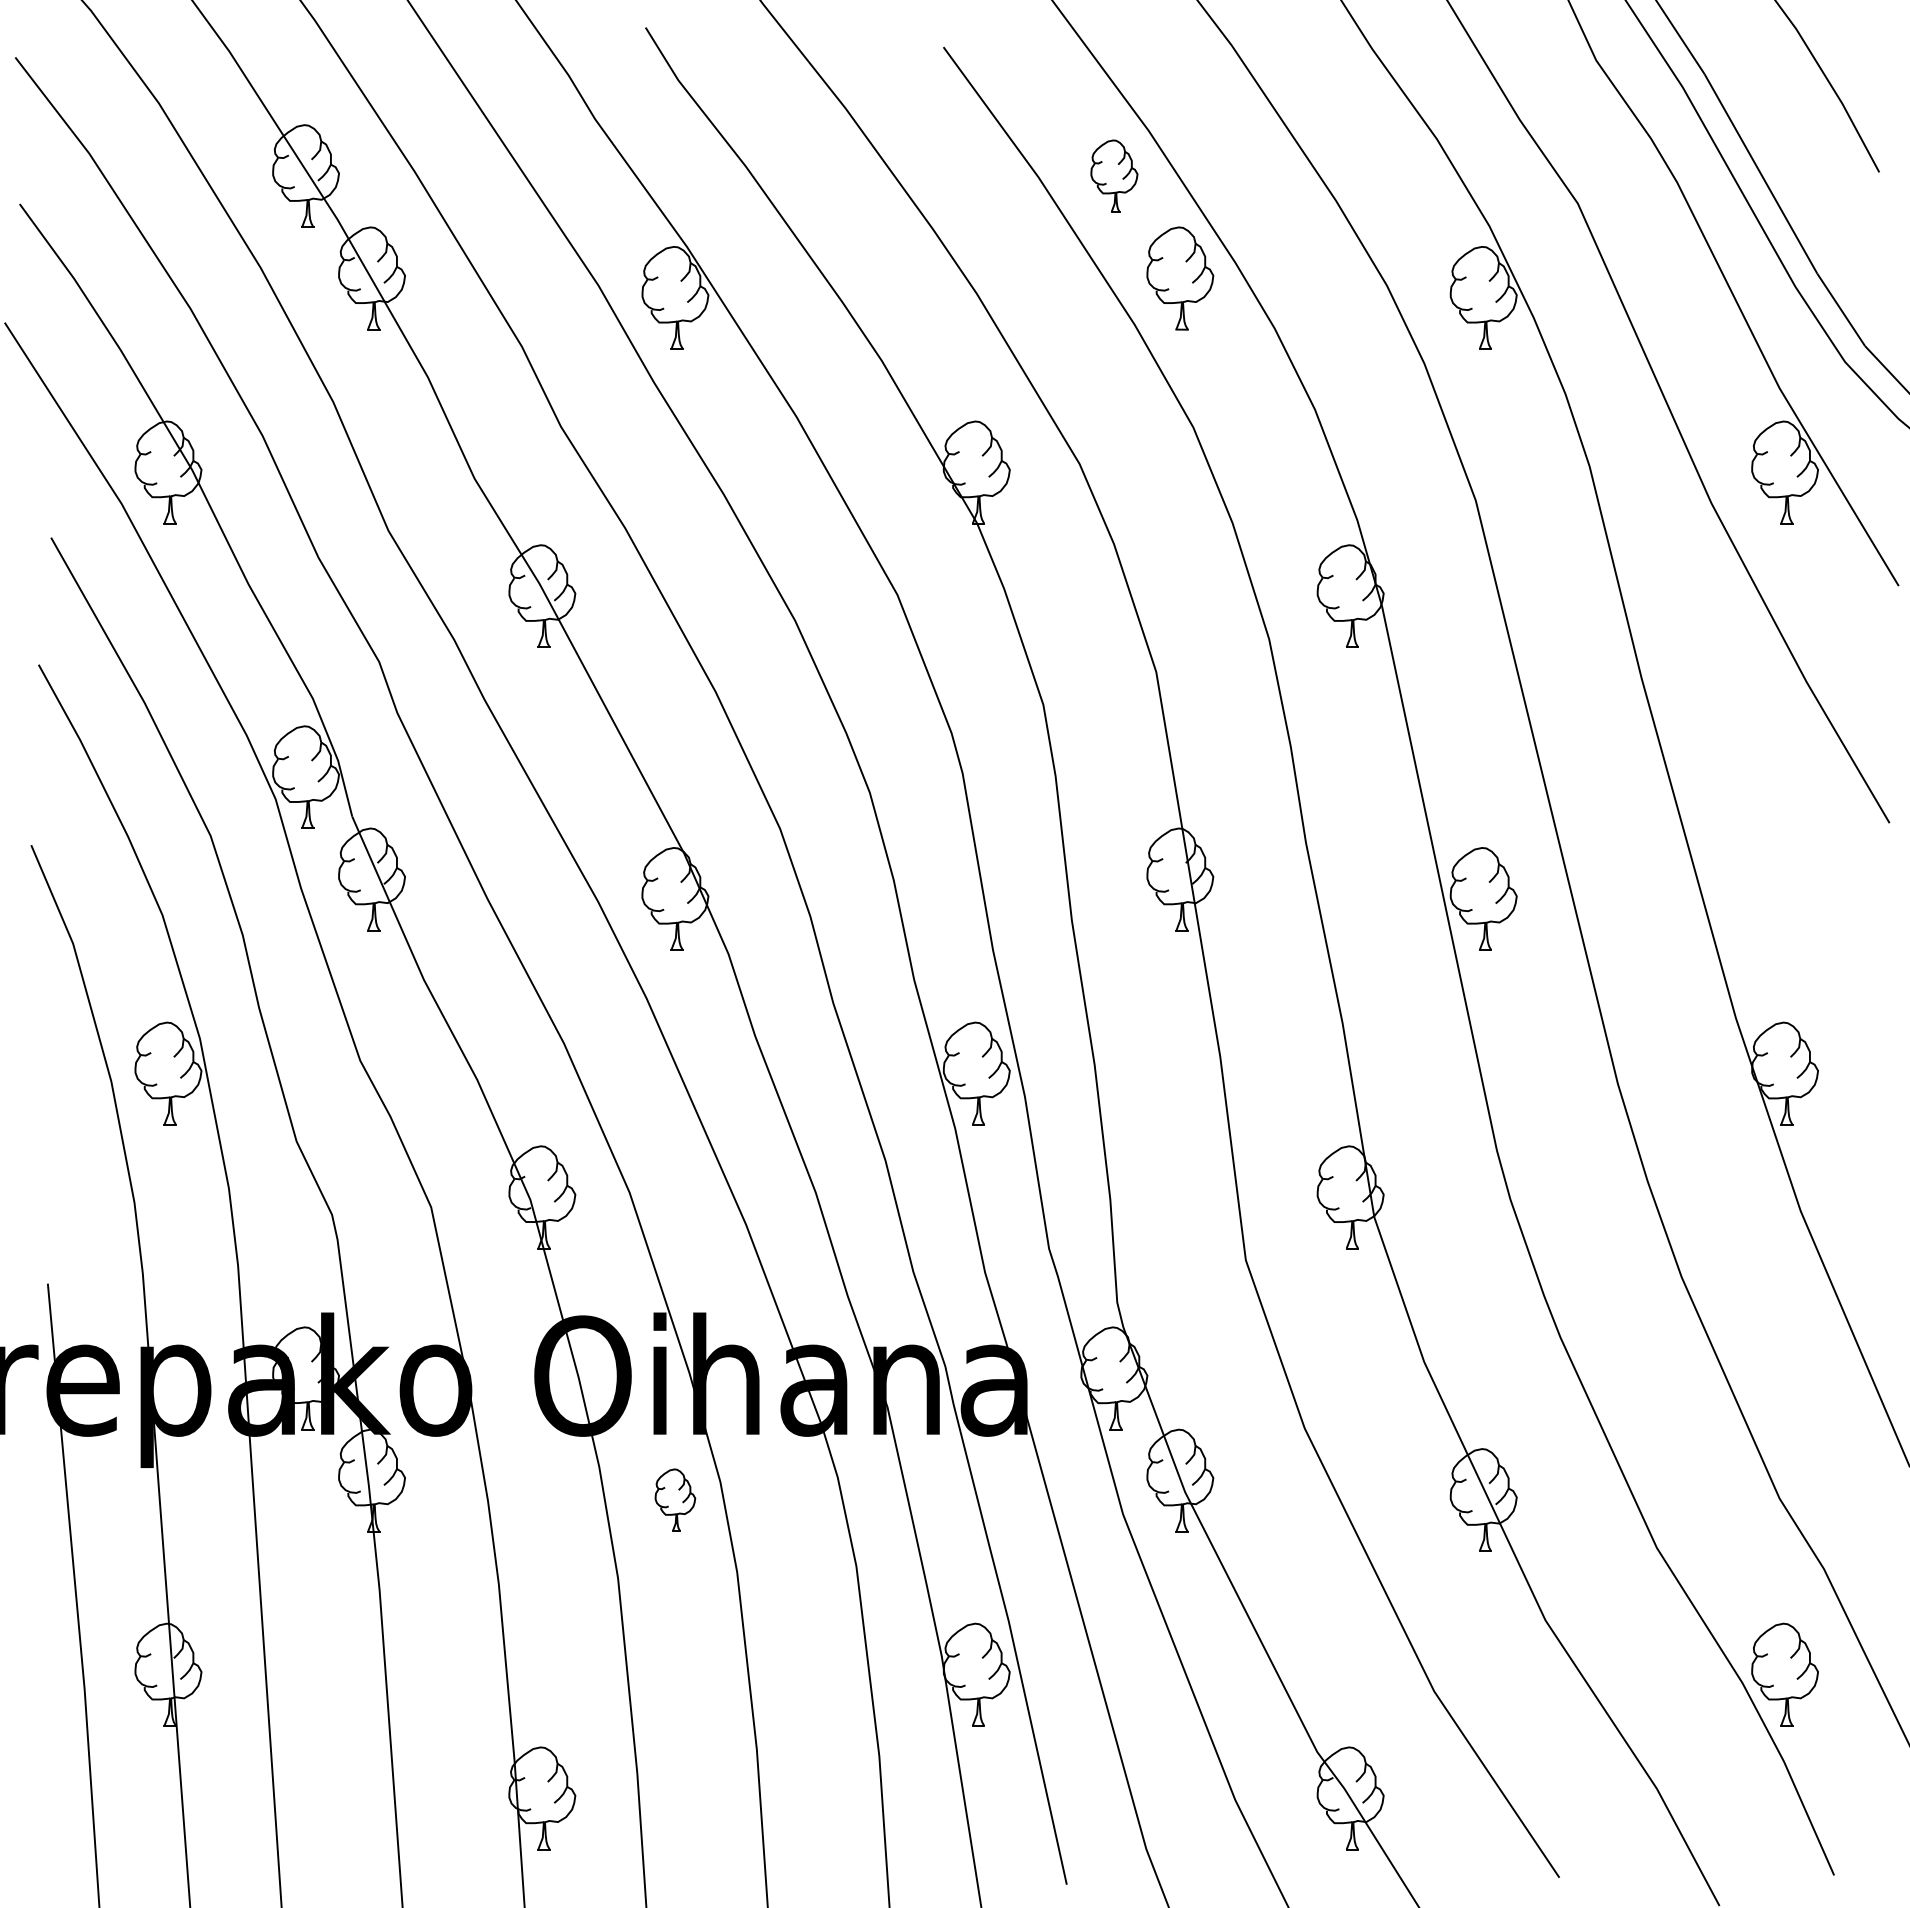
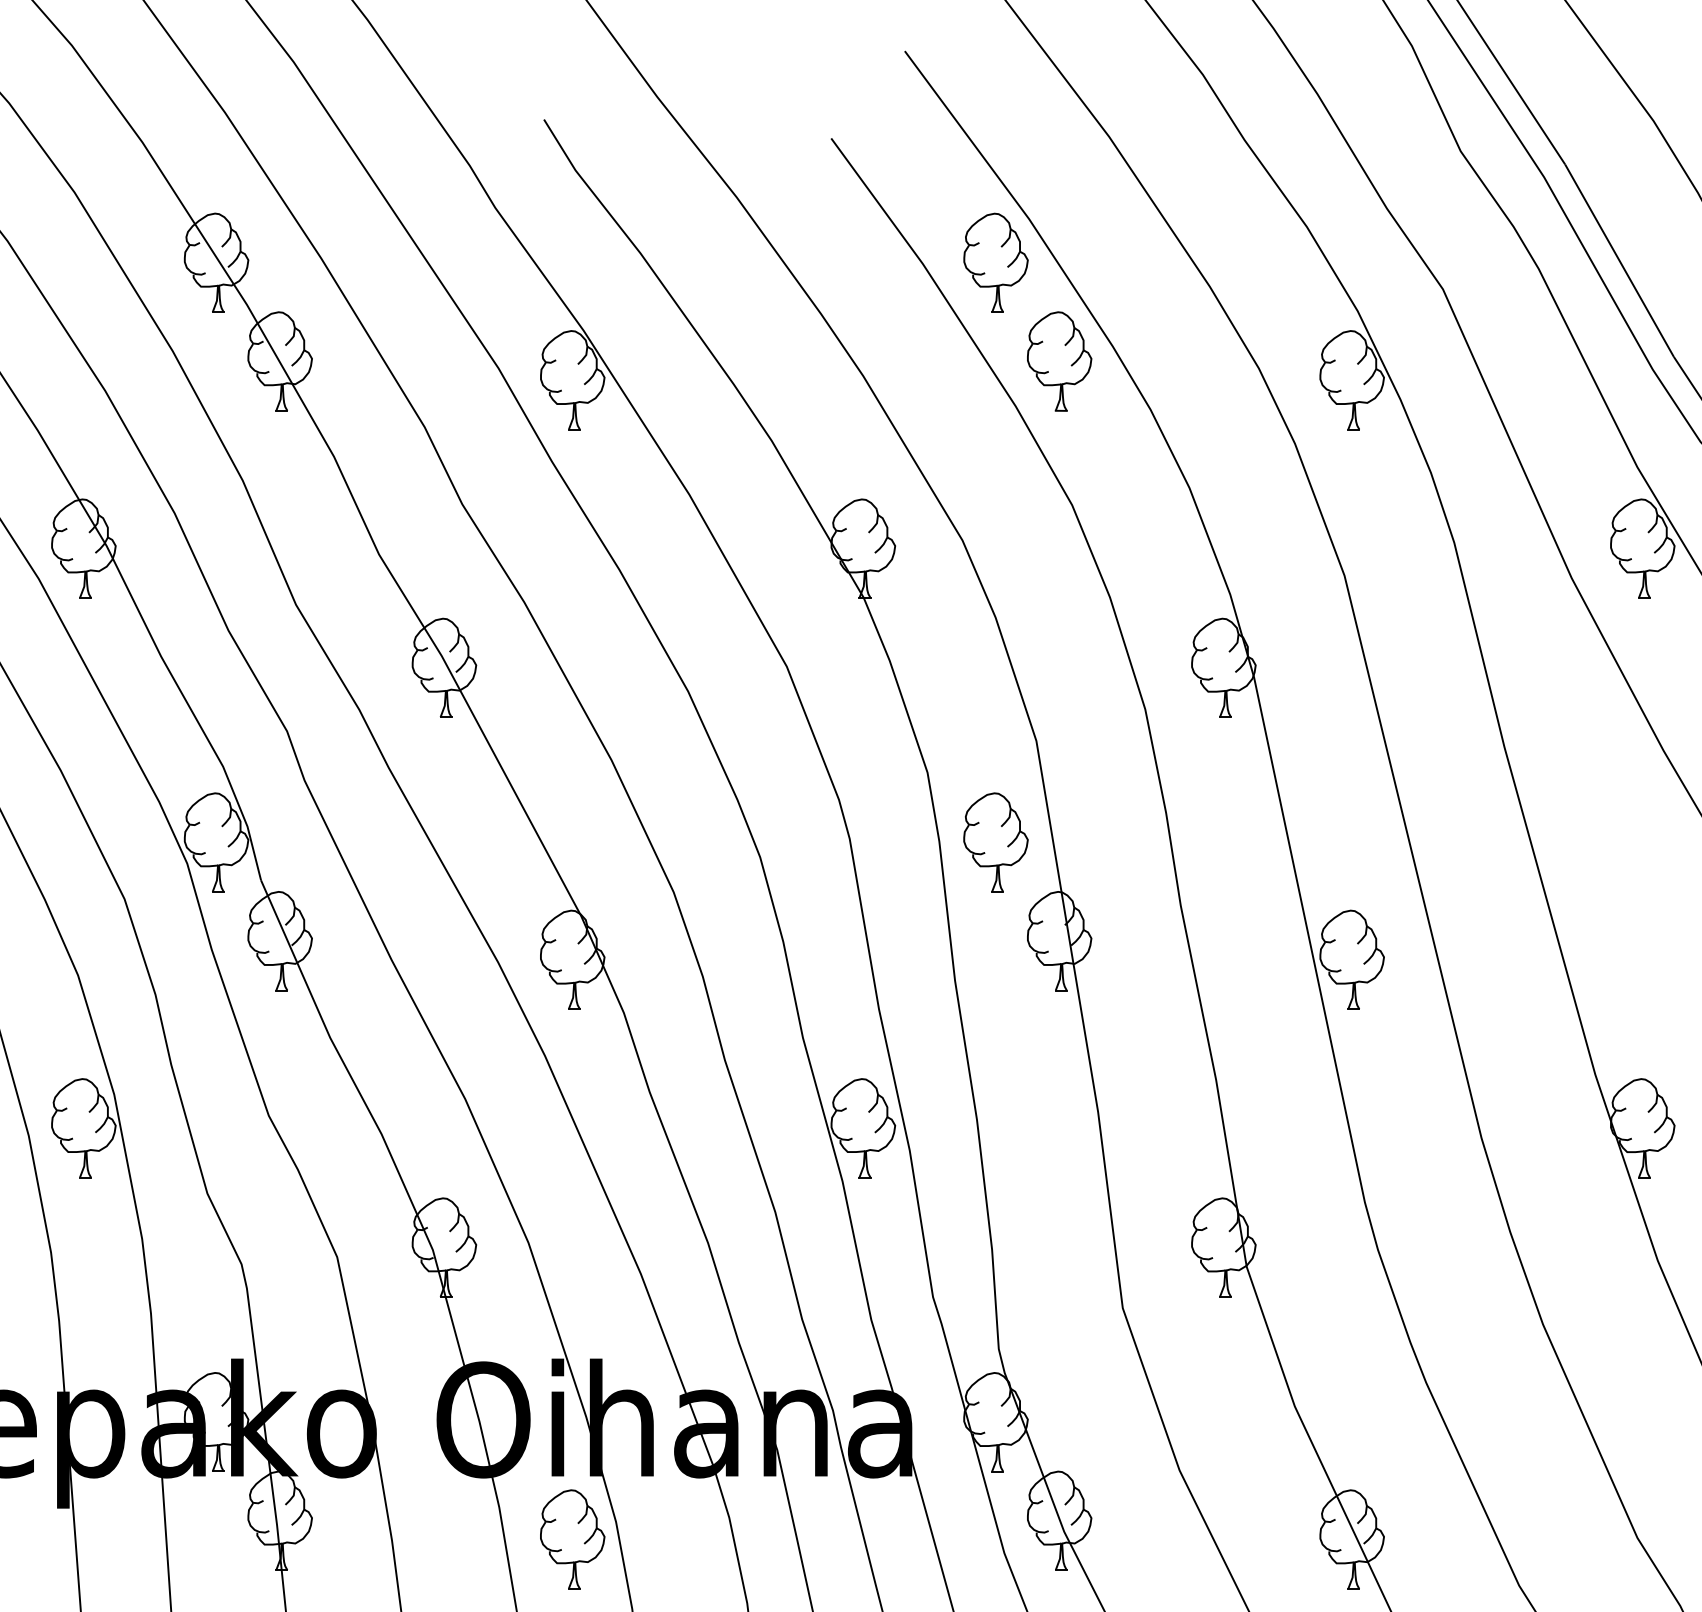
part: (1114, 175) -> (996, 262), size x1.43
part: (1114, 776) -> (996, 841), added
part: (675, 1499) -> (572, 1538), size x1.67

